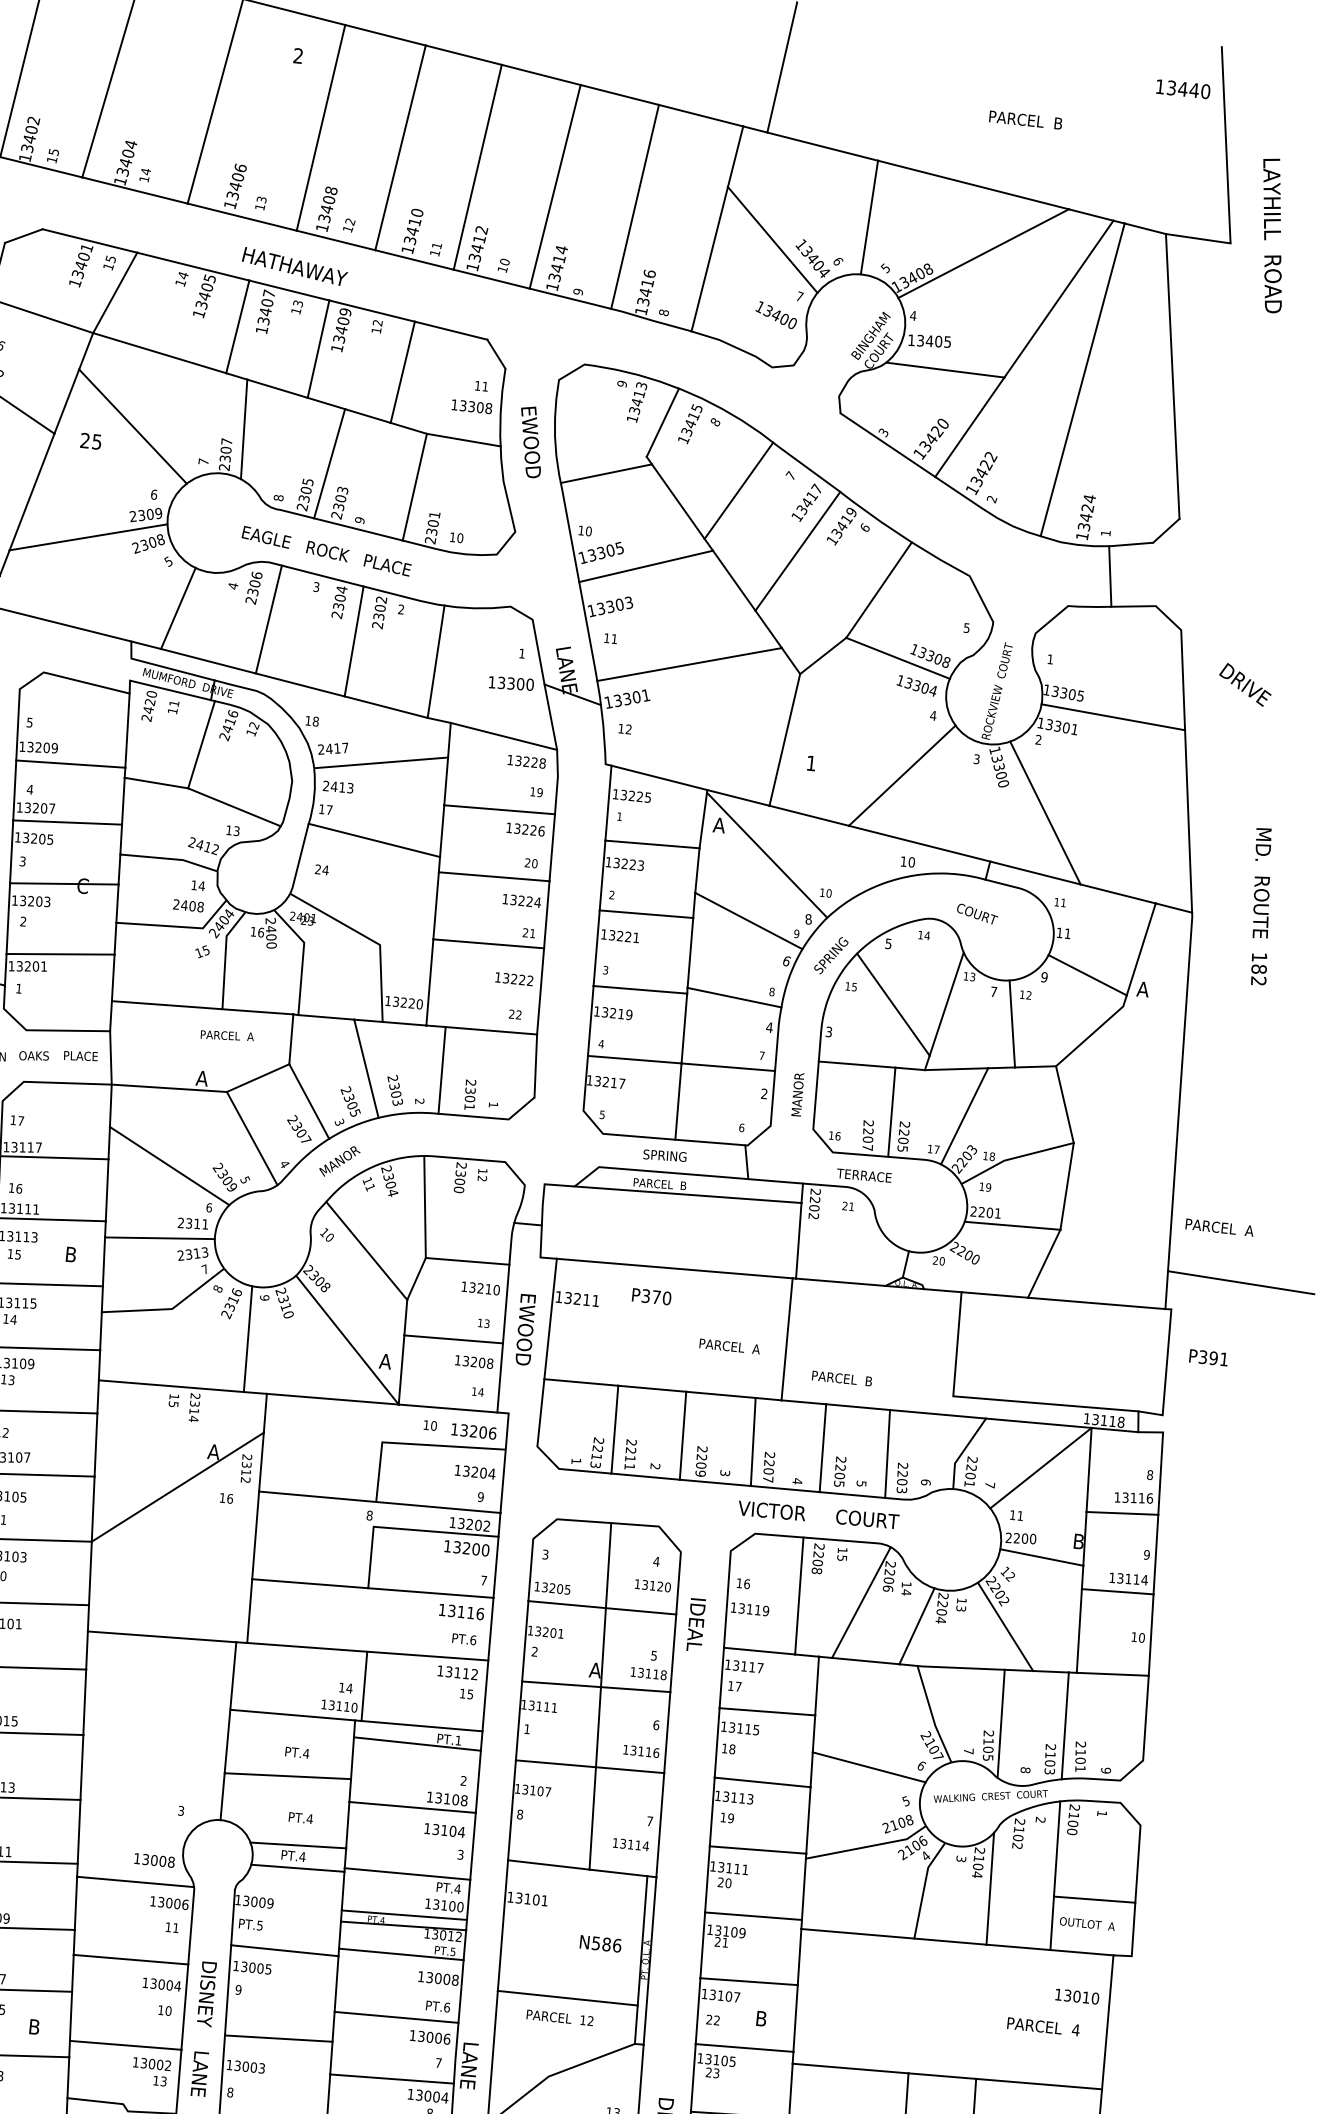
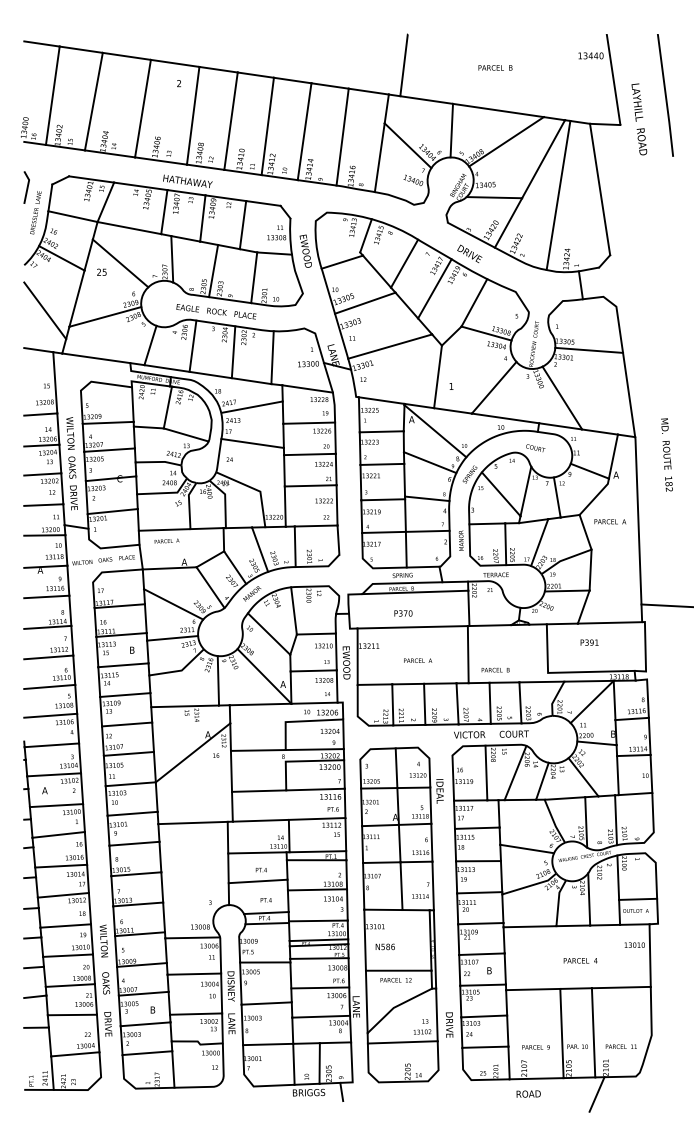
text: (1025, 119) -> (495, 67), moved
text: (1244, 683) -> (469, 253), moved
text: (1260, 905) -> (666, 454), moved
text: (226, 1034) -> (166, 540), moved
text: (1220, 1227) -> (610, 521), moved
text: (651, 1296) -> (403, 613), moved
text: (730, 1346) -> (418, 660), moved
text: (1208, 1357) -> (589, 642), moved
text: (599, 1942) -> (384, 946), moved
text: (1043, 2026) -> (580, 960), moved

